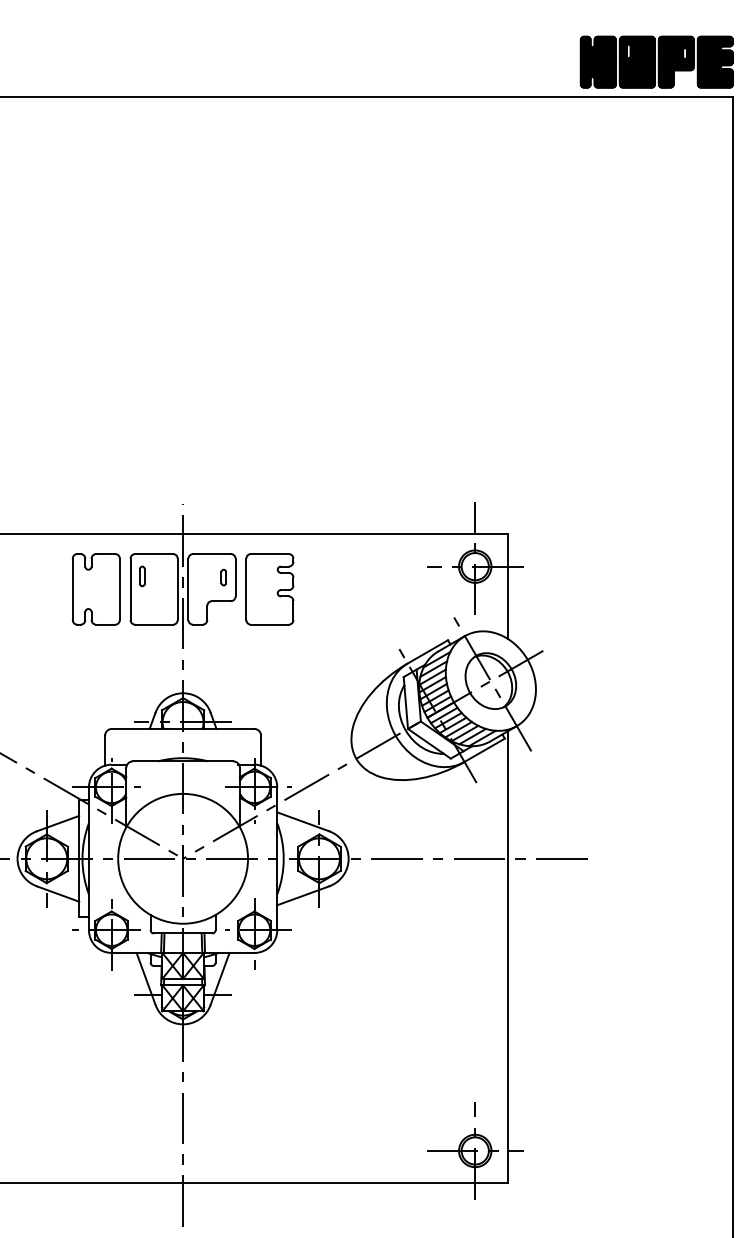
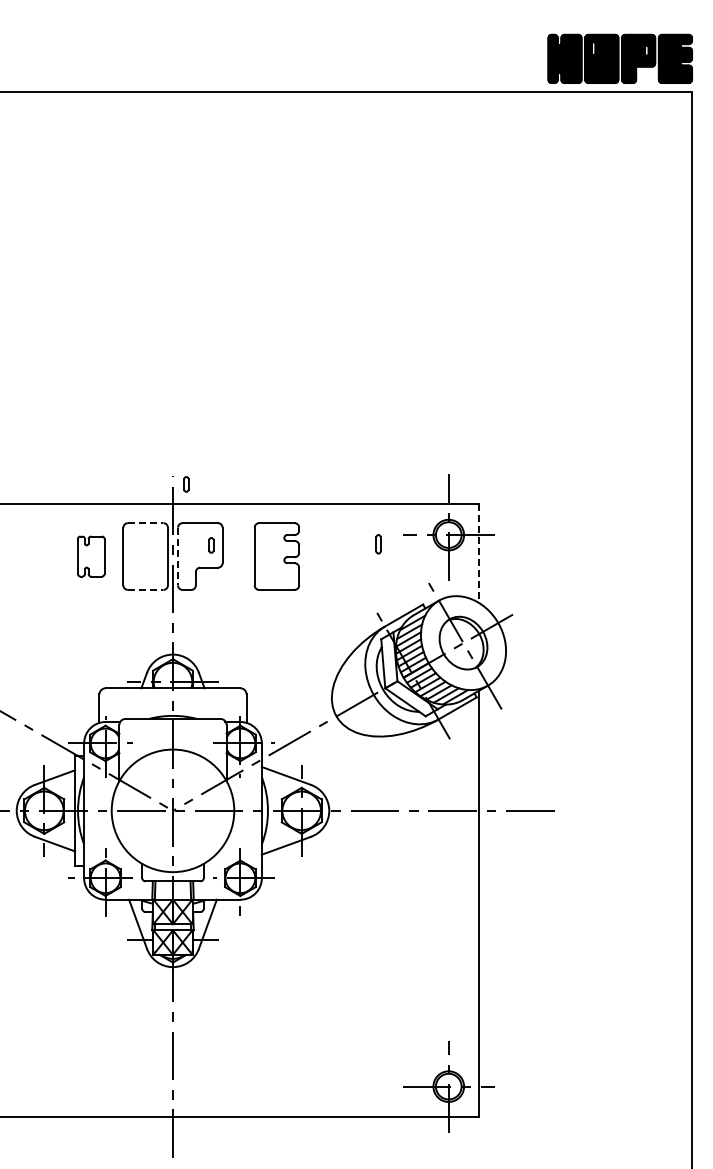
part: (197, 513) -> (186, 484), added
line: (153, 554) -> (145, 523), solid -> dashed
part: (142, 576) -> (378, 544), moved
line: (507, 587) -> (479, 554), solid -> dashed
part: (96, 589) -> (91, 556), size x0.6
line: (188, 589) -> (178, 556), solid -> dashed
part: (269, 589) -> (276, 556), moved
line: (153, 624) -> (145, 589), solid -> dashed

